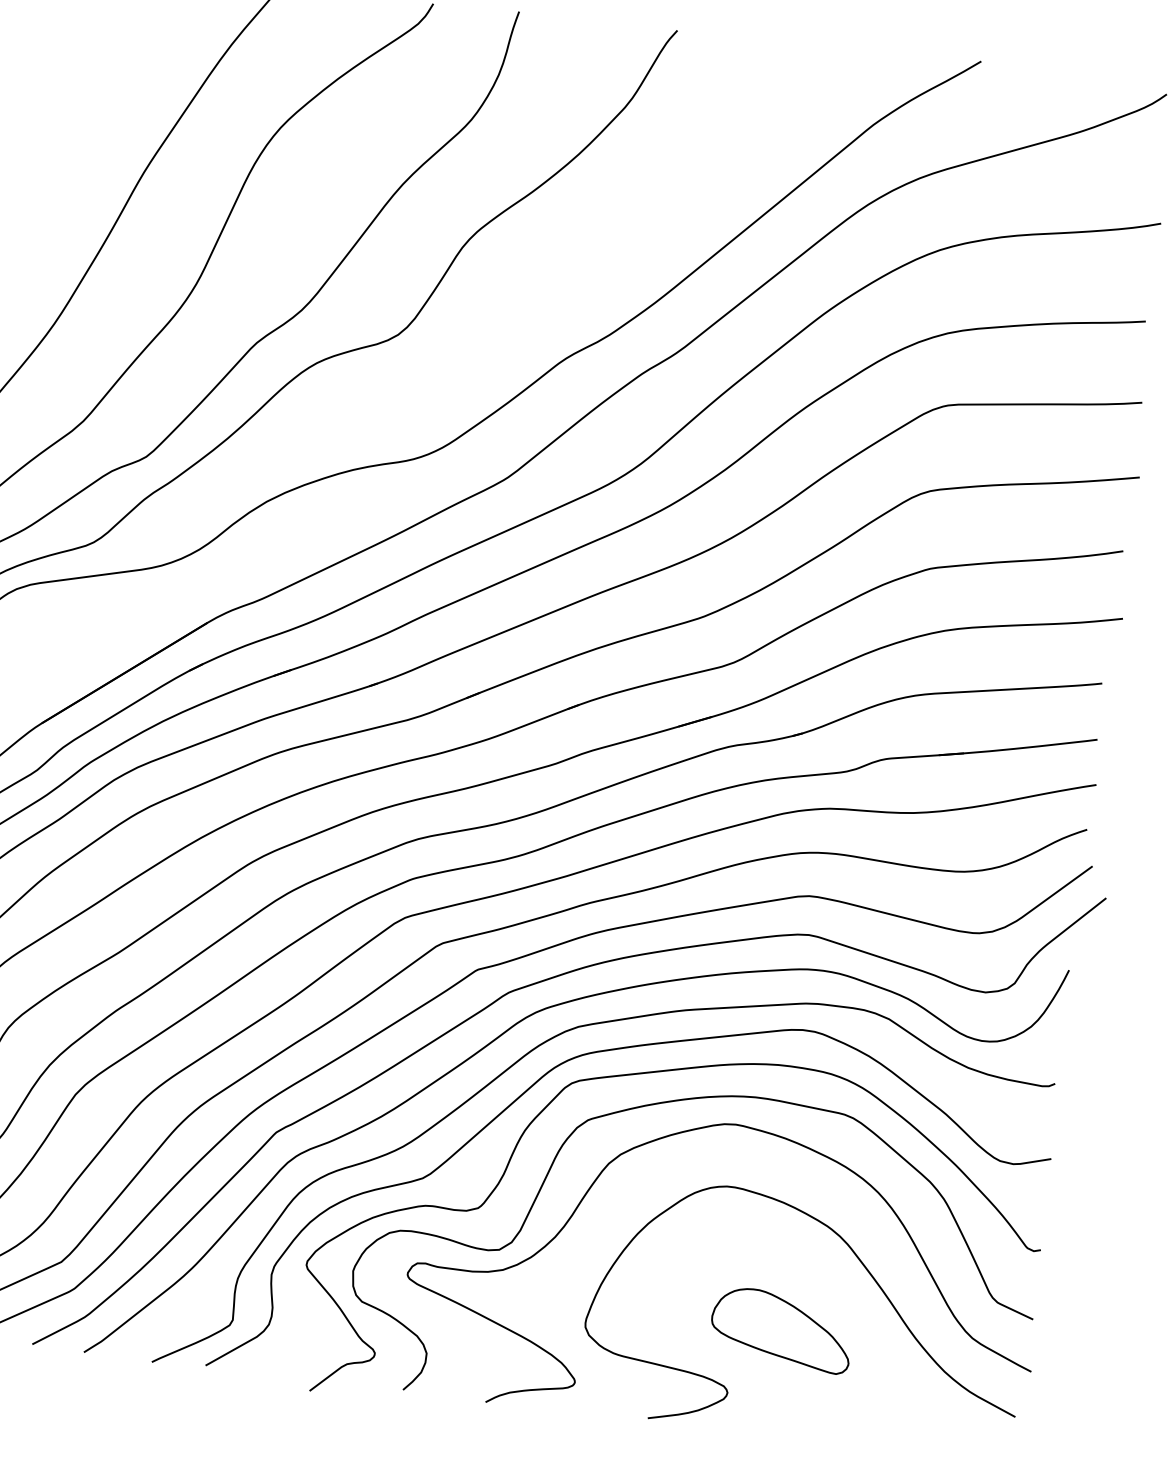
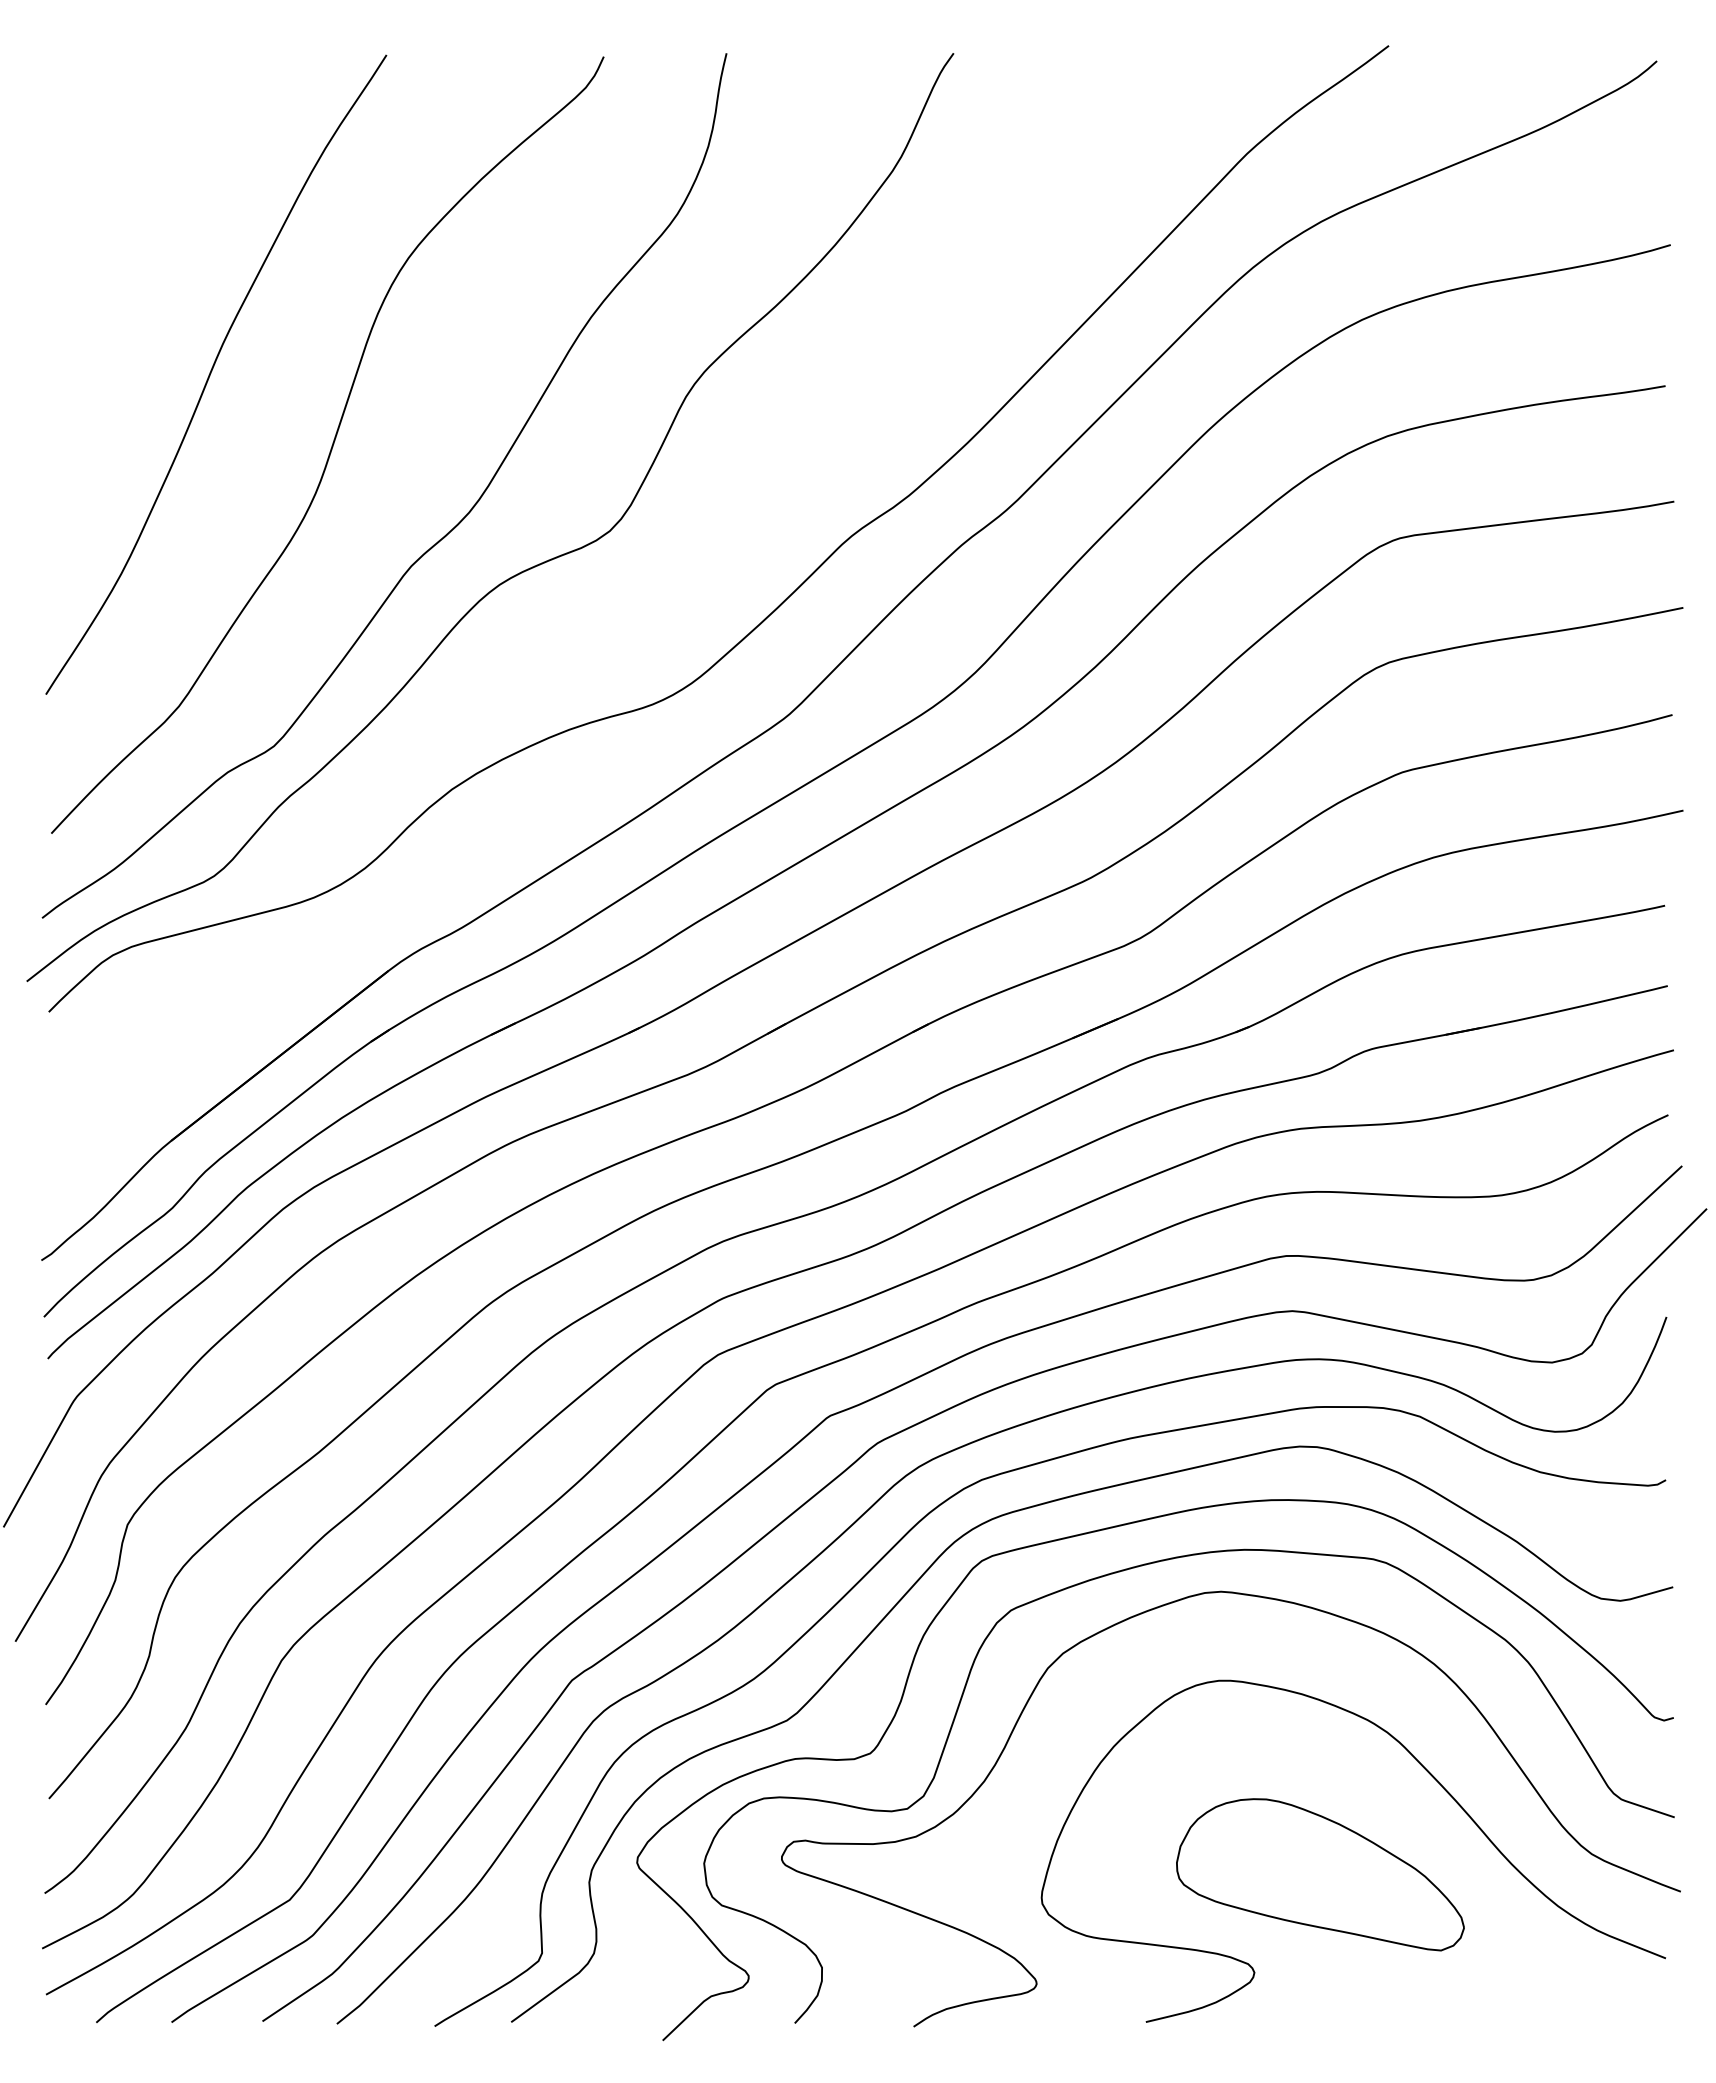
part: (781, 1329) -> (1320, 1874), size x1.43

